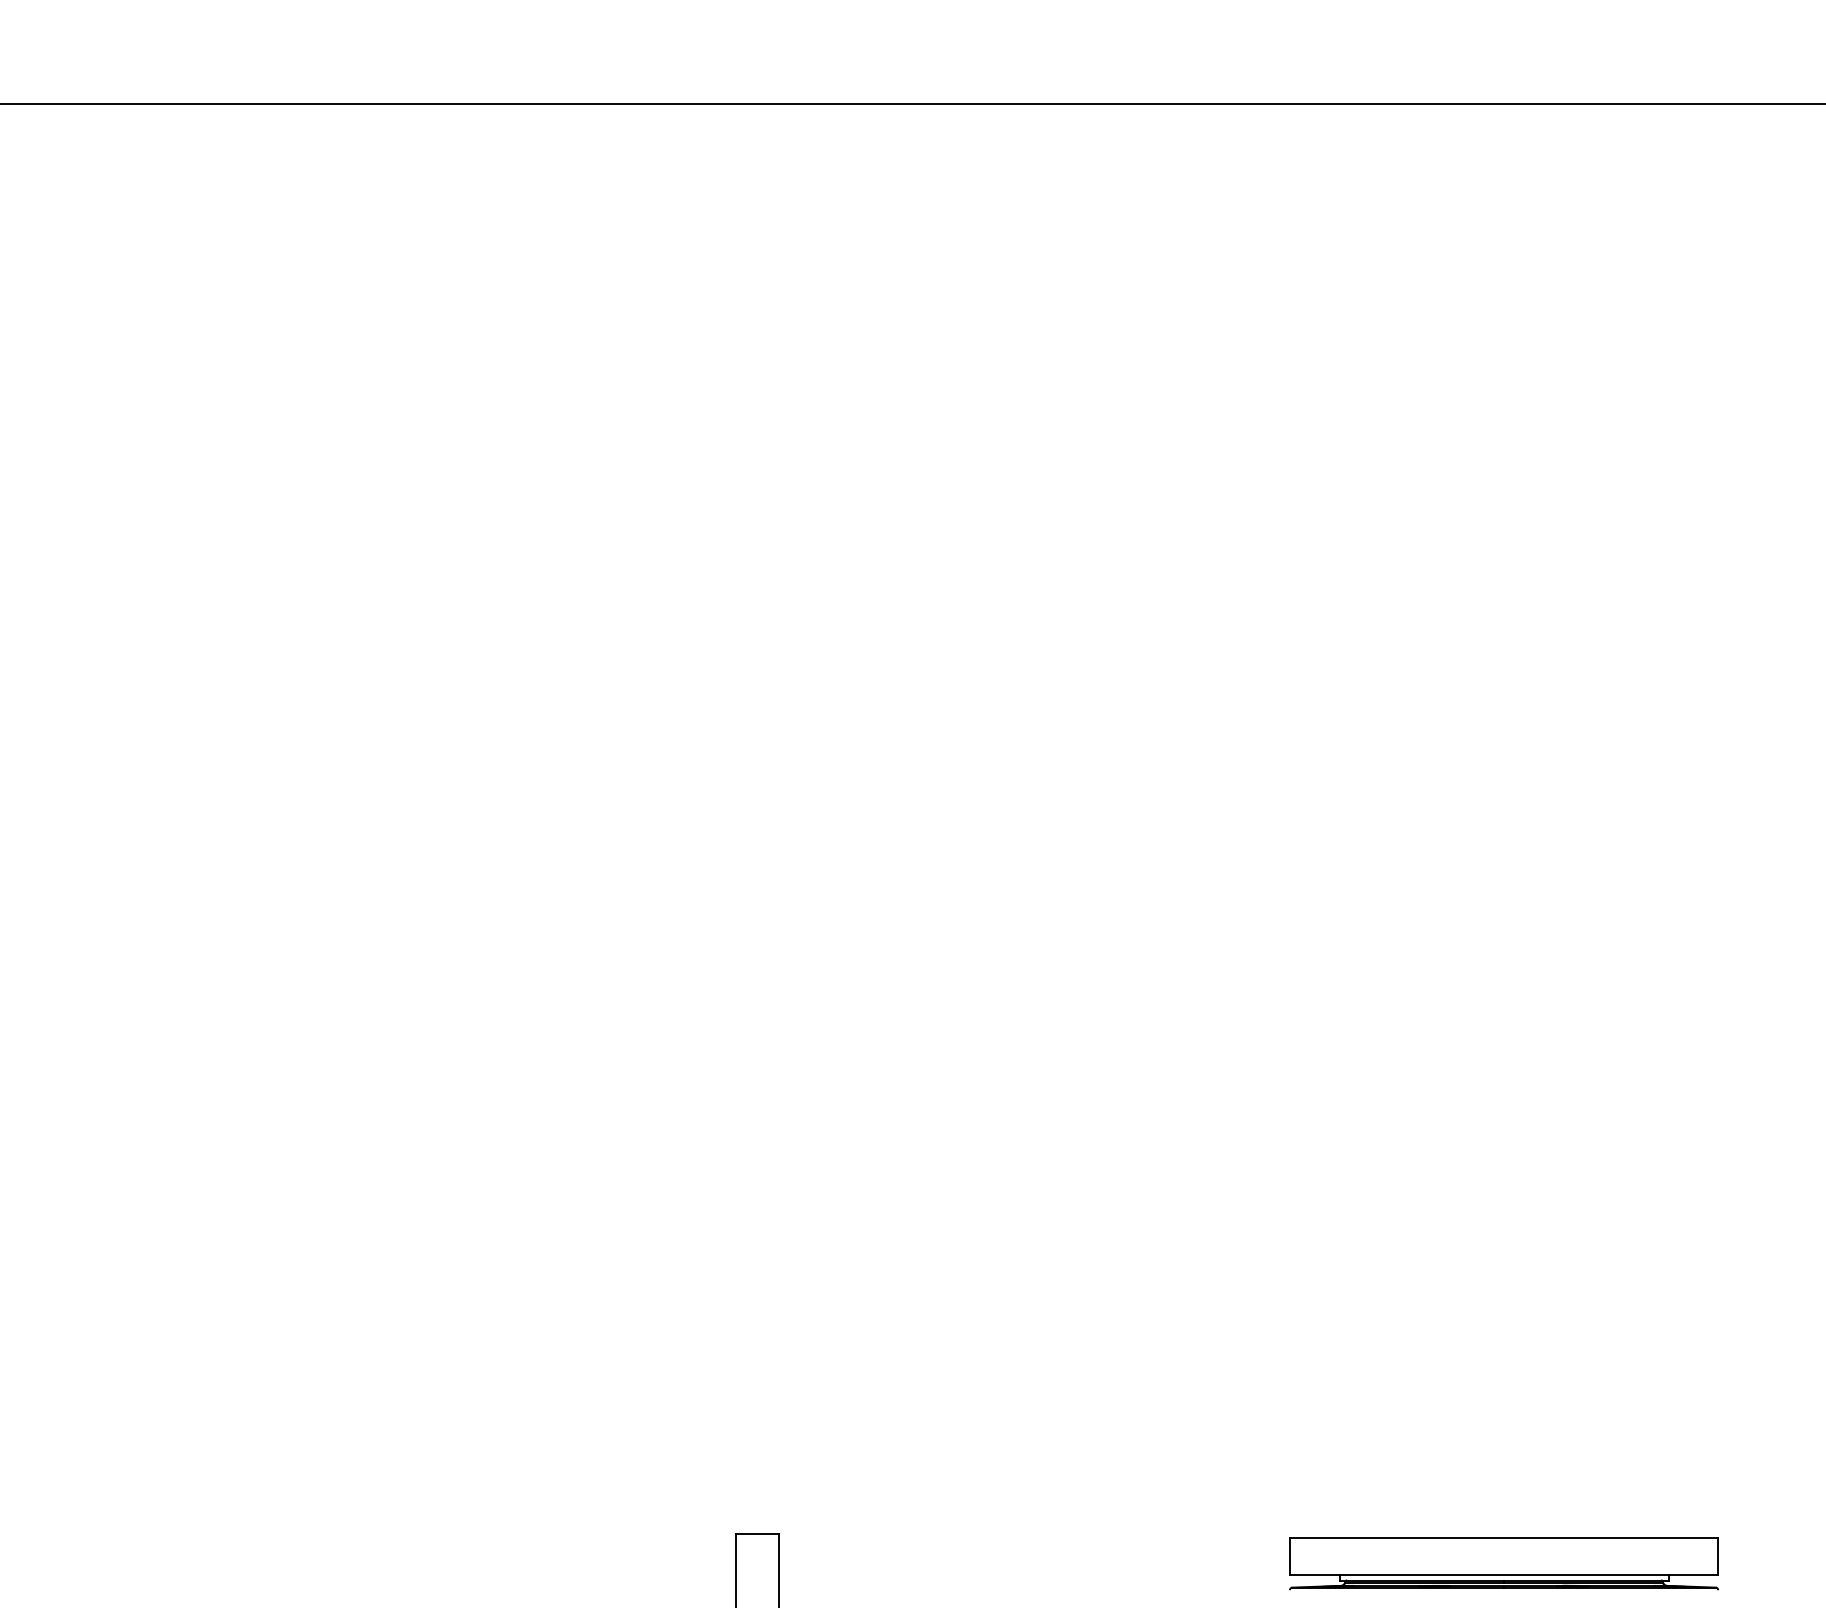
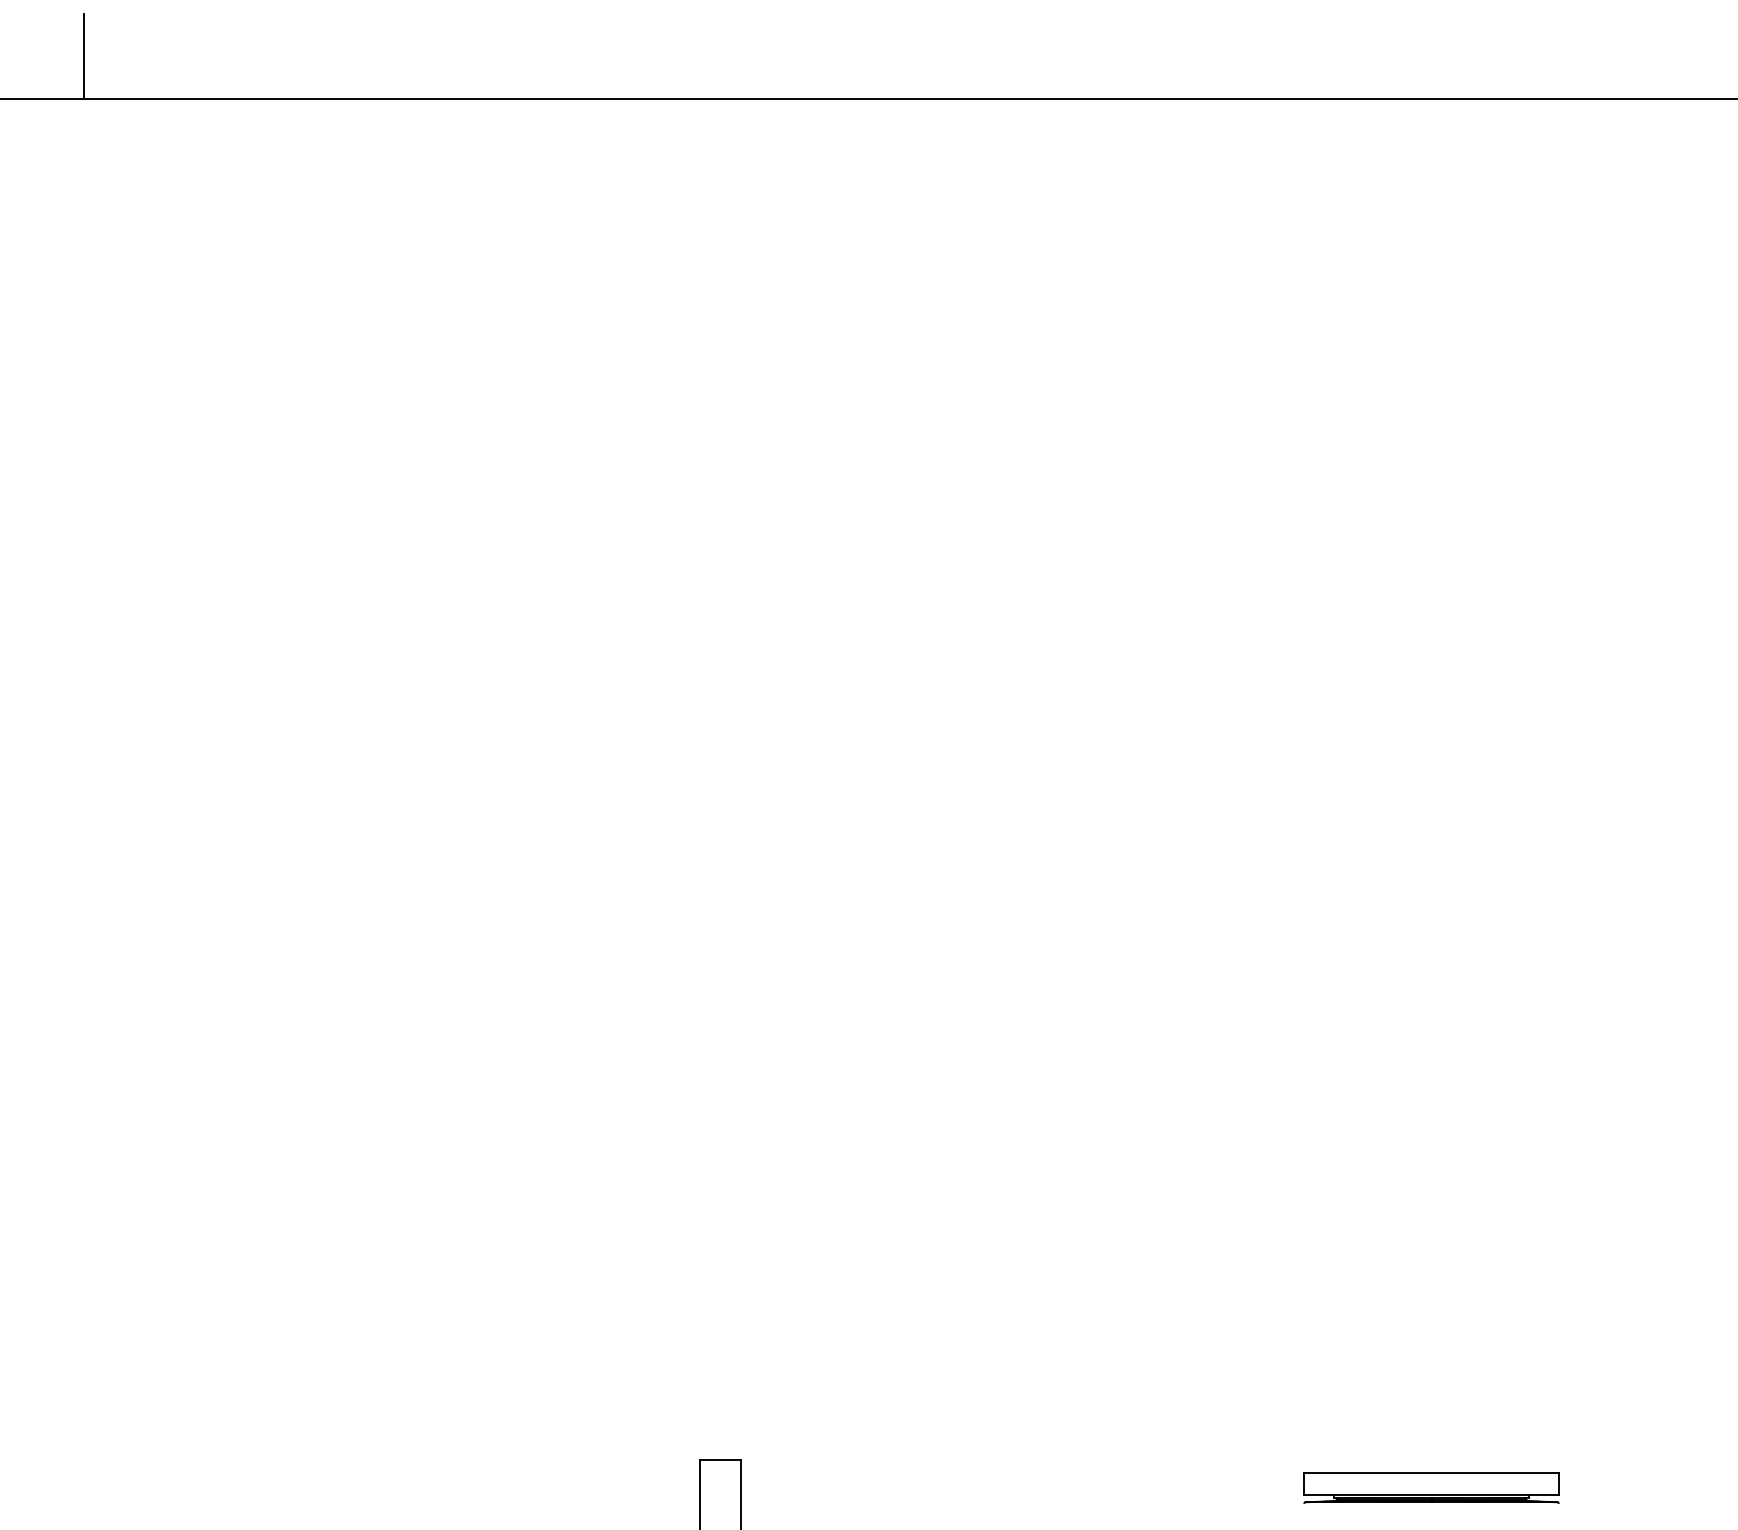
line: (88, 59) -> (84, 56), added
part: (1504, 1563) -> (1431, 1487), size x0.62

